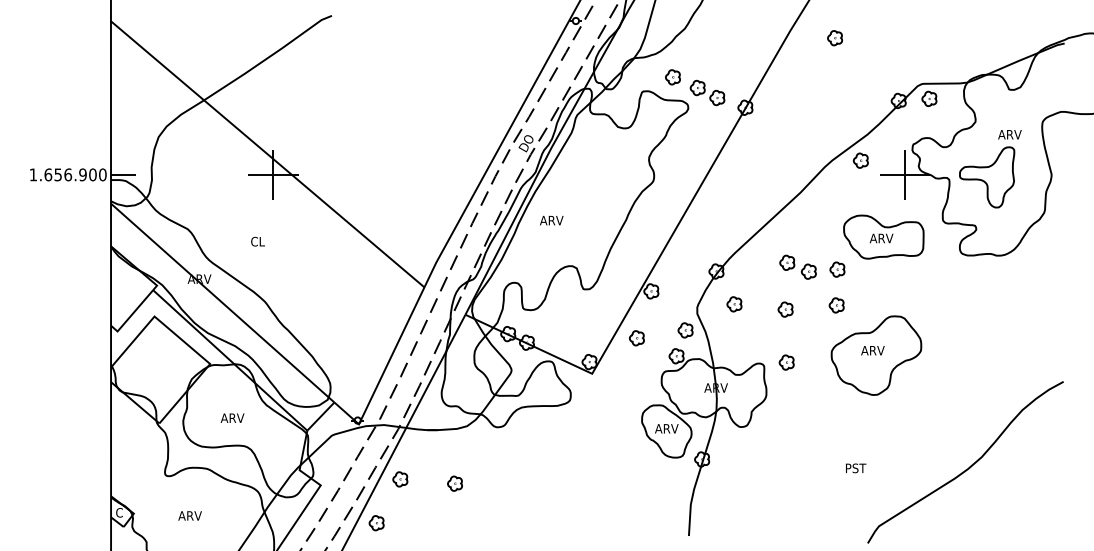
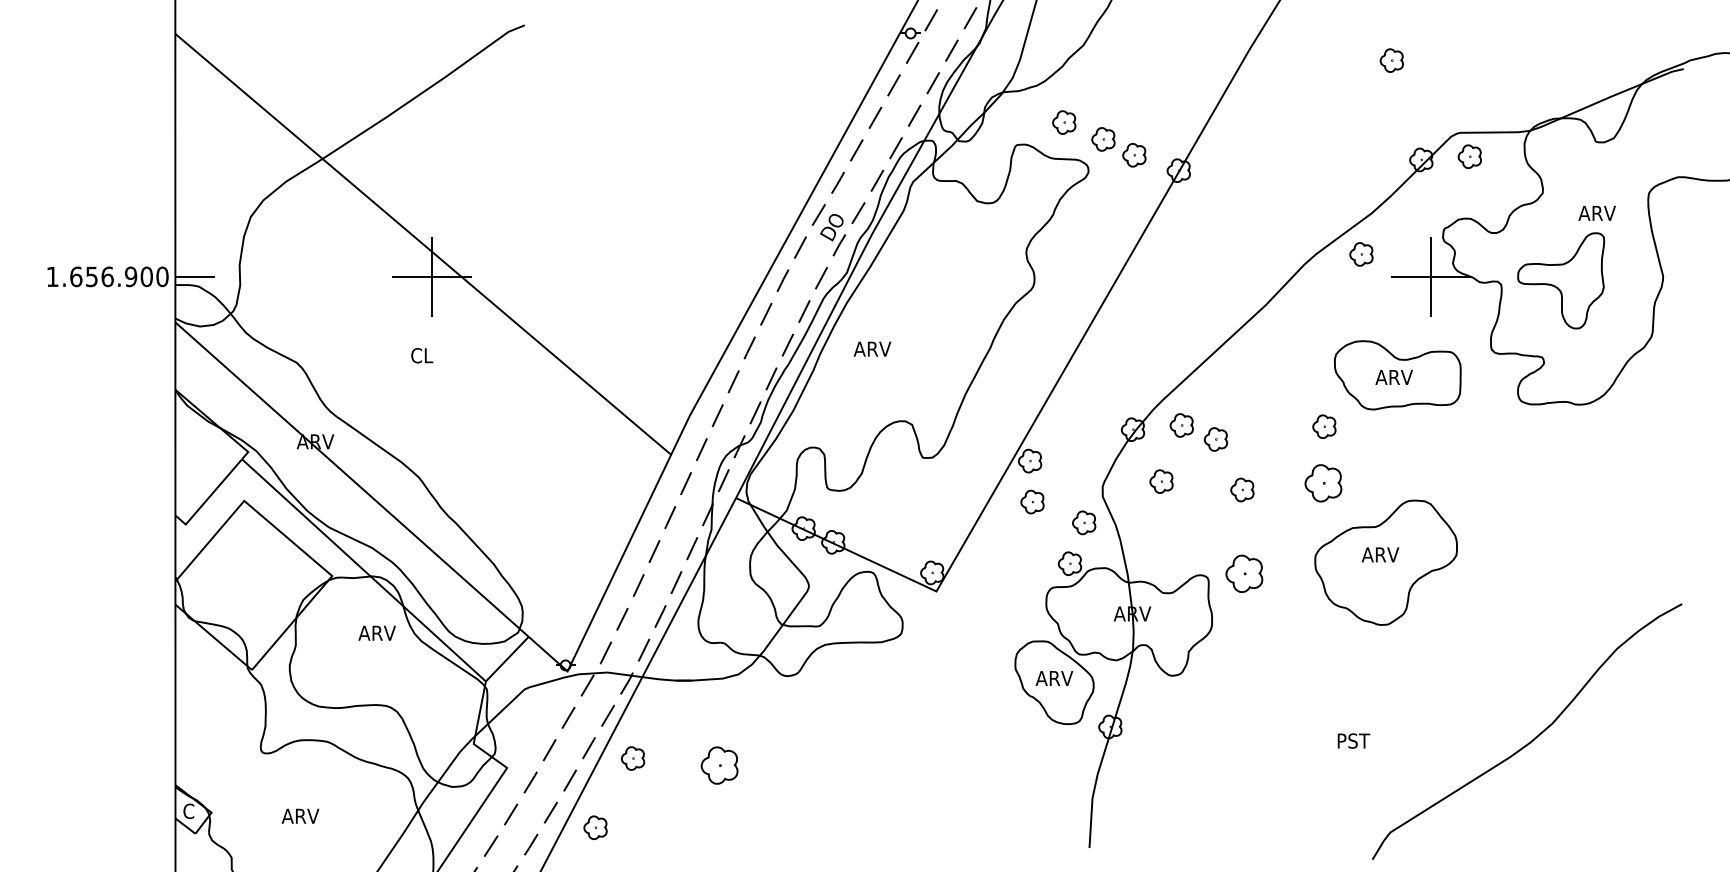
part: (835, 38) -> (1392, 61), moved
text: (257, 241) -> (421, 355), moved
part: (797, 266) -> (1197, 431), moved
part: (836, 305) -> (1322, 483), size x1.6
part: (636, 338) -> (1031, 502), moved
part: (786, 362) -> (1243, 573), size x1.6
text: (232, 417) -> (377, 632), moved
part: (454, 483) -> (718, 764), size x1.6

